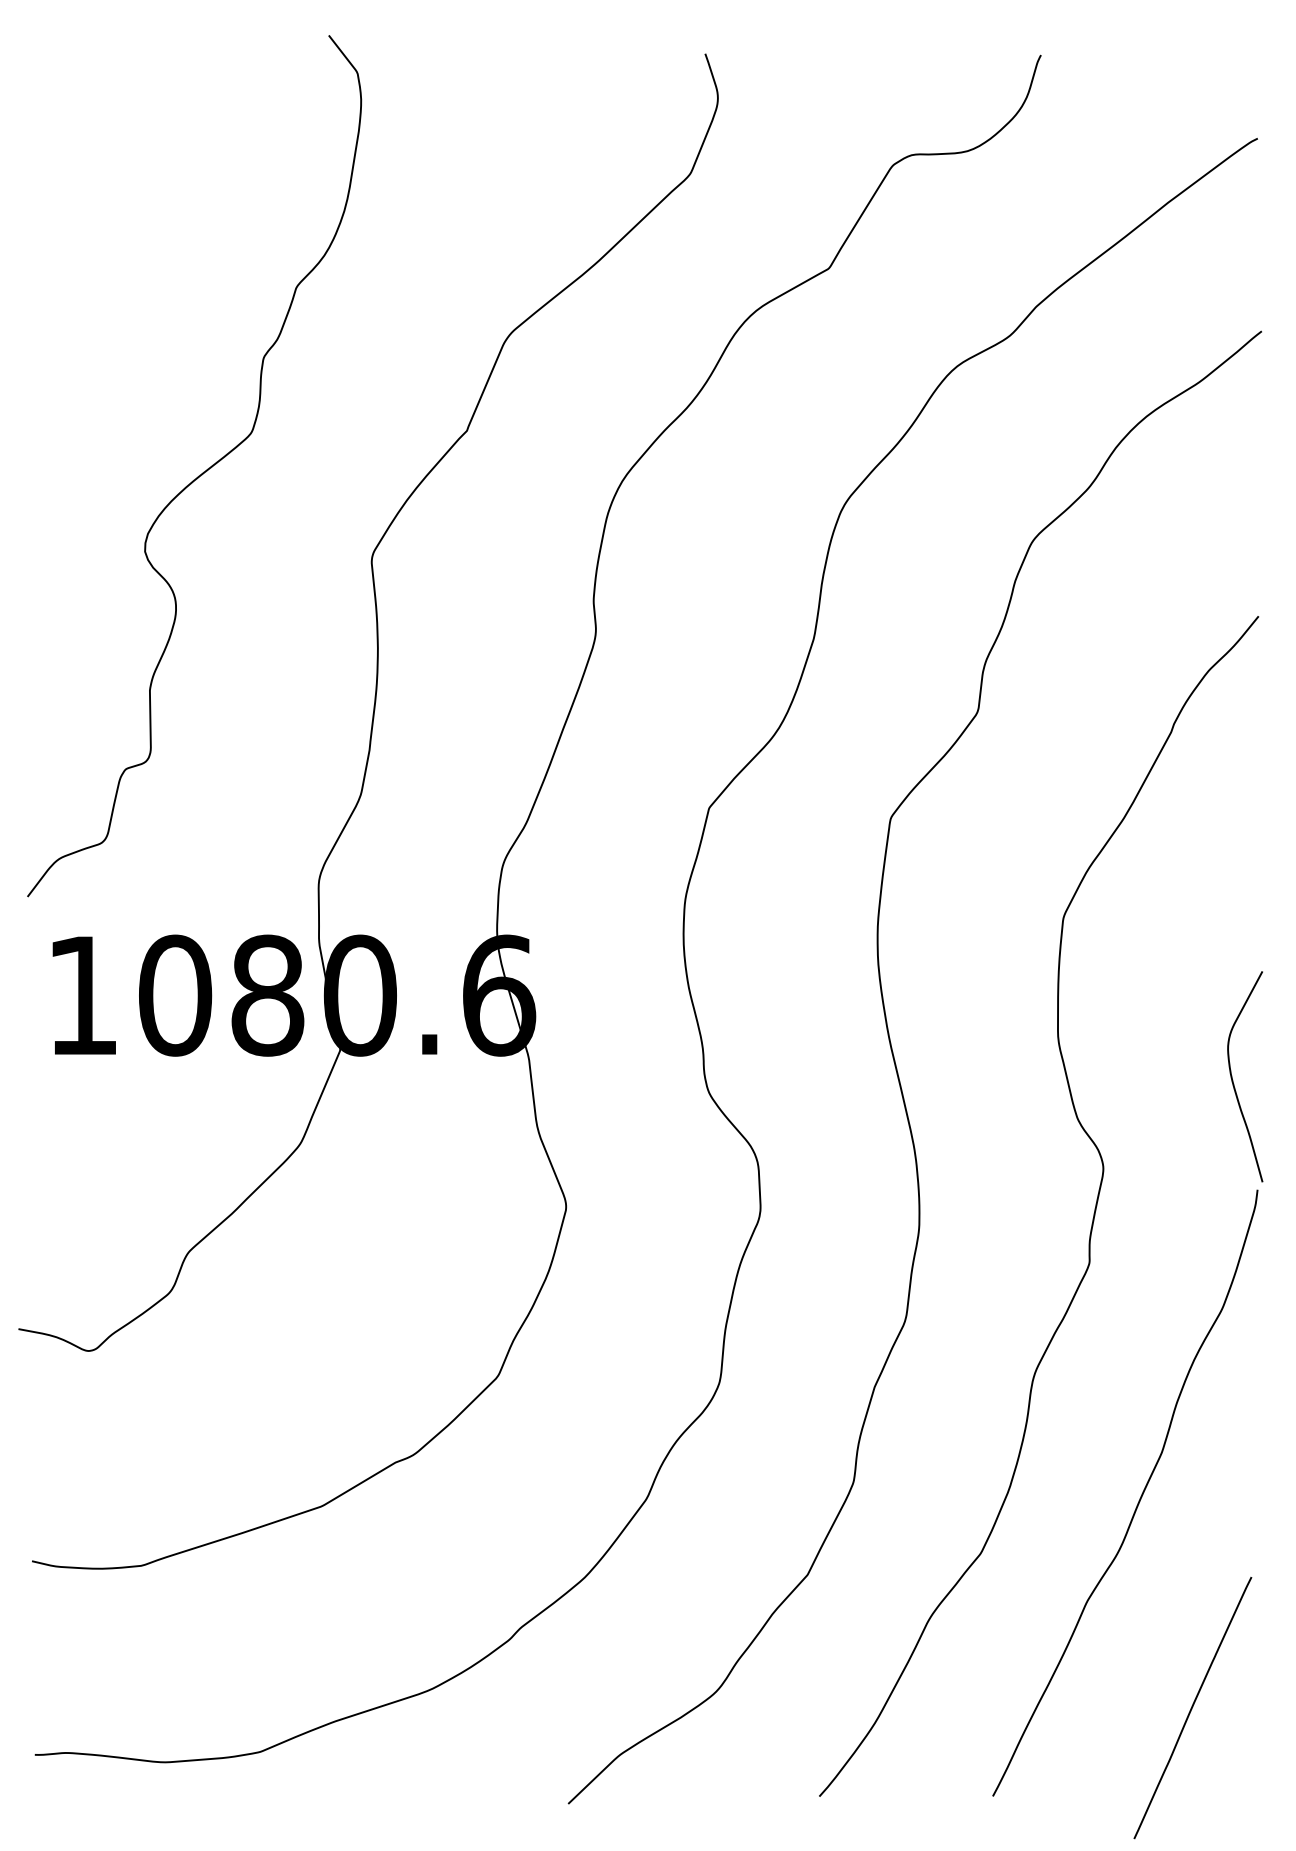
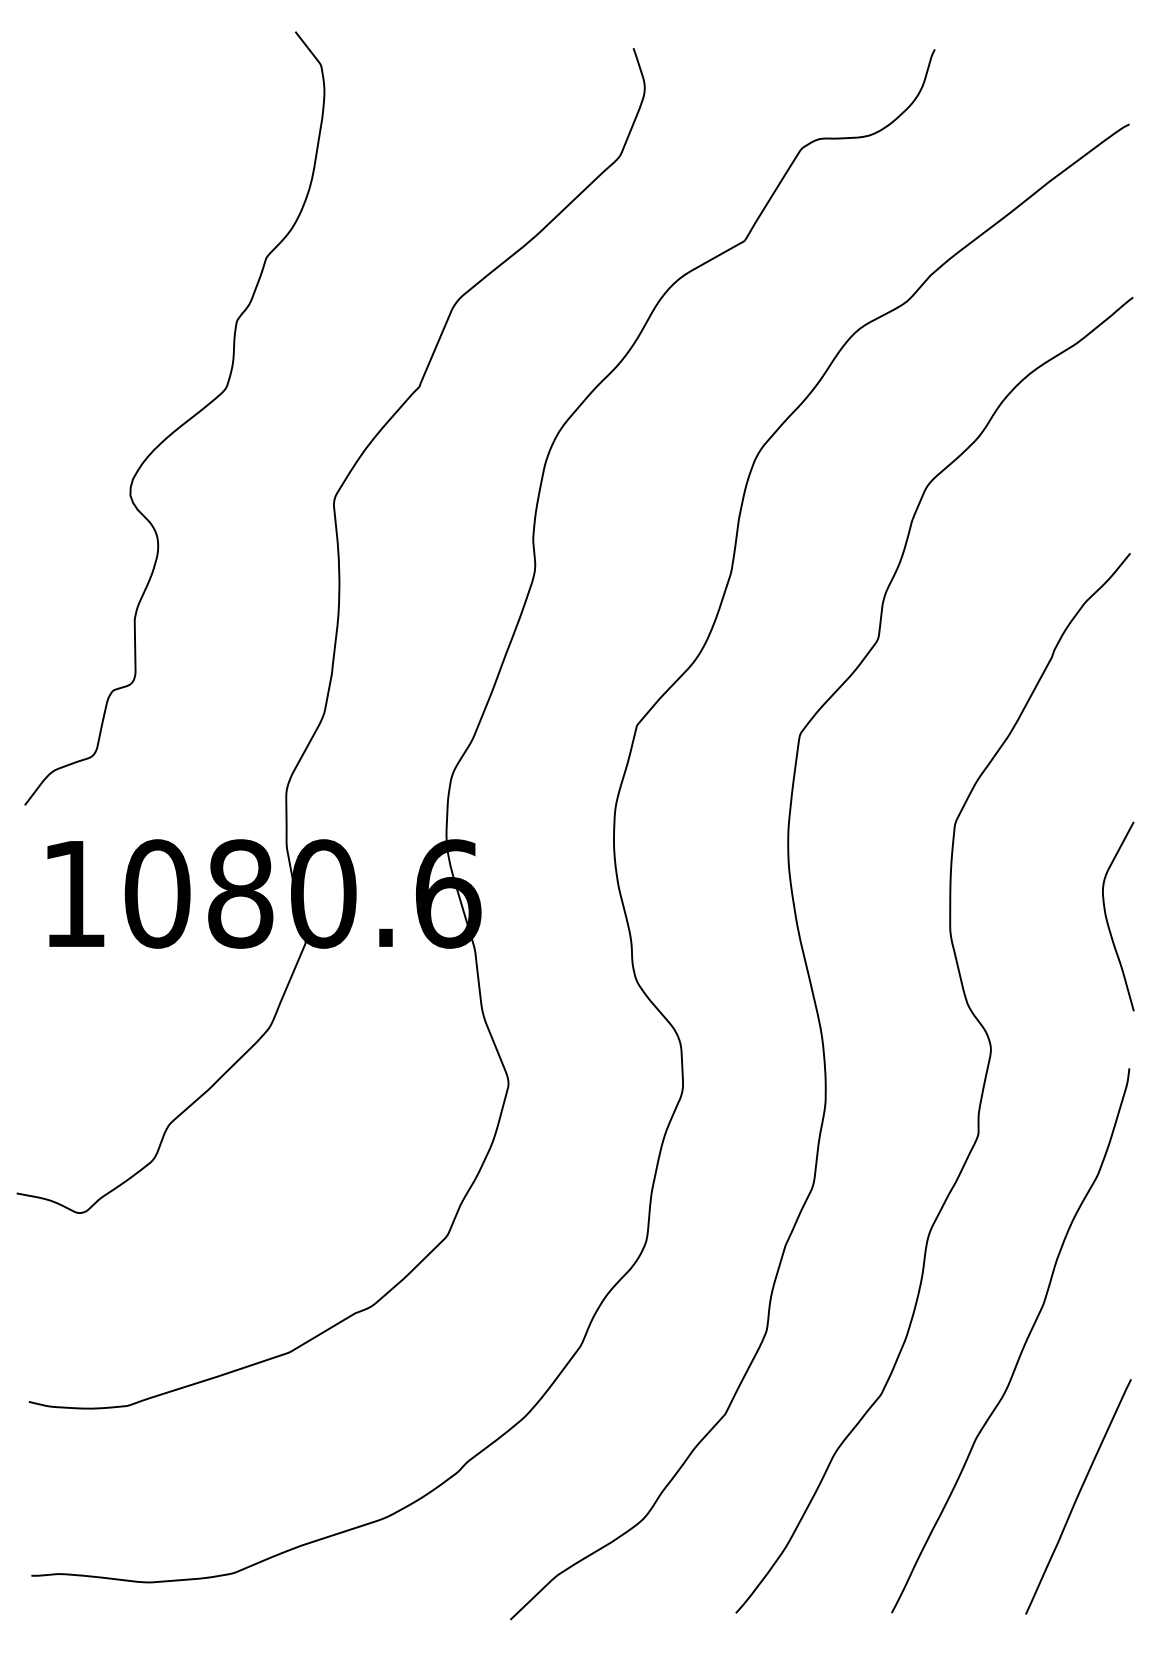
curve: (1233, 1080) -> (1107, 919), moved
curve: (1192, 1708) -> (1078, 1497), moved

